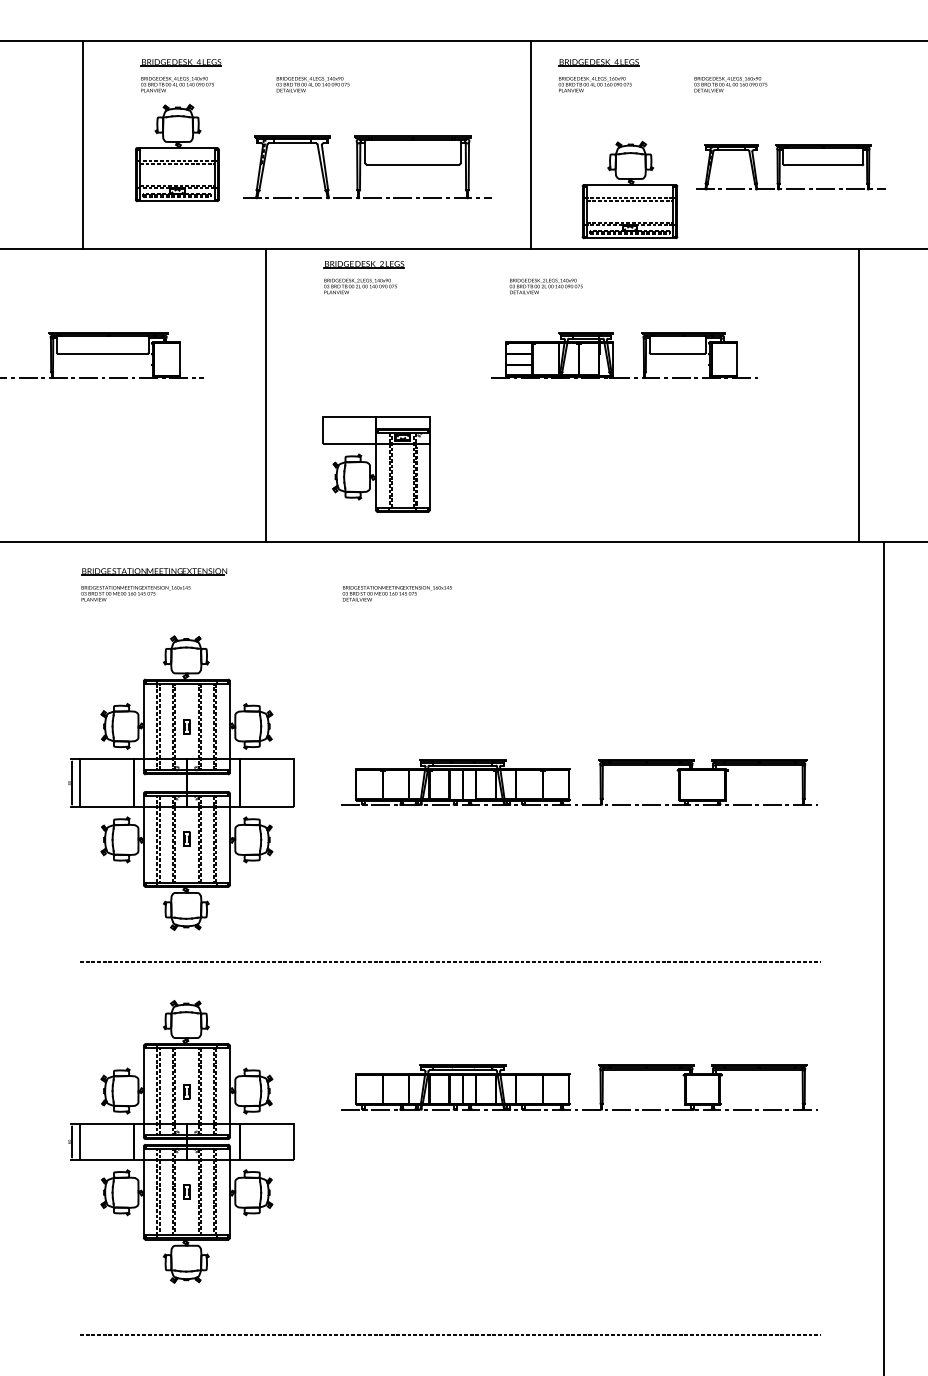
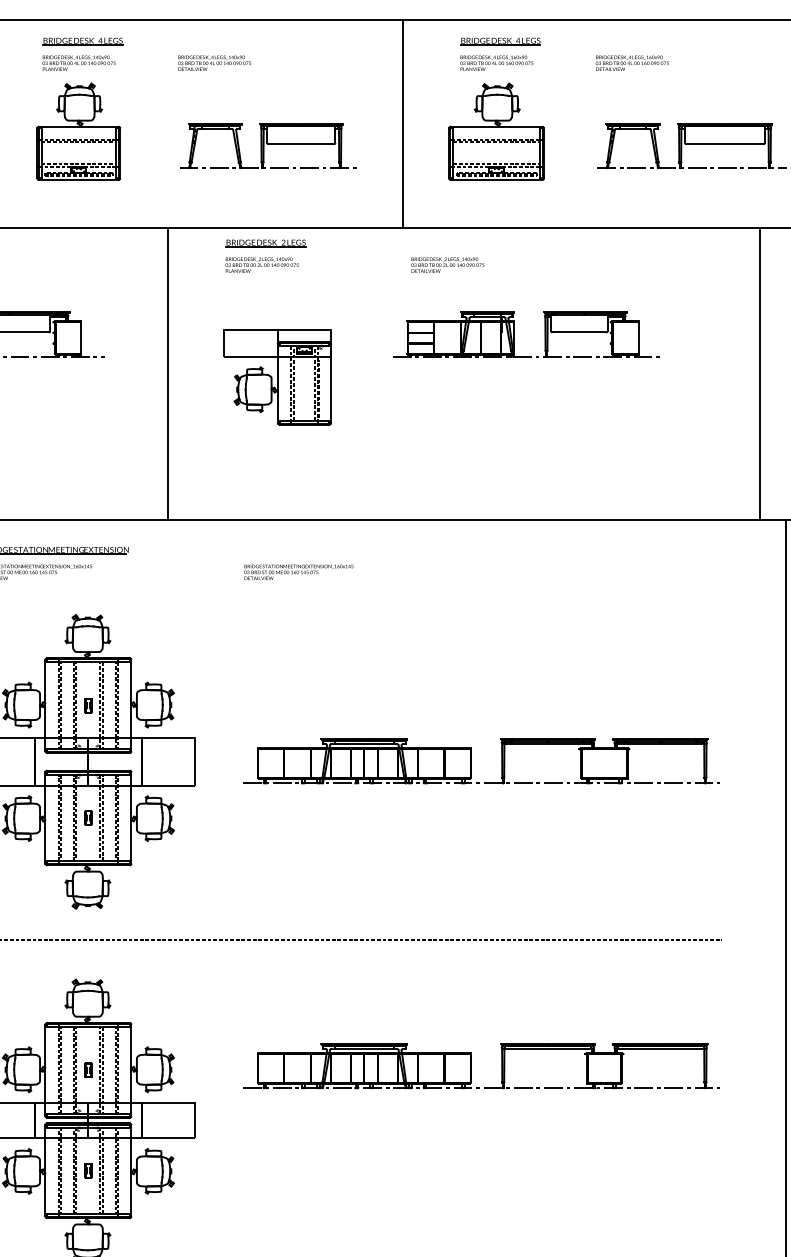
line: (531, 145) -> (403, 124), moved
part: (366, 167) -> (268, 146), size x0.71
part: (629, 189) -> (496, 131), moved
part: (376, 464) -> (278, 377), moved

